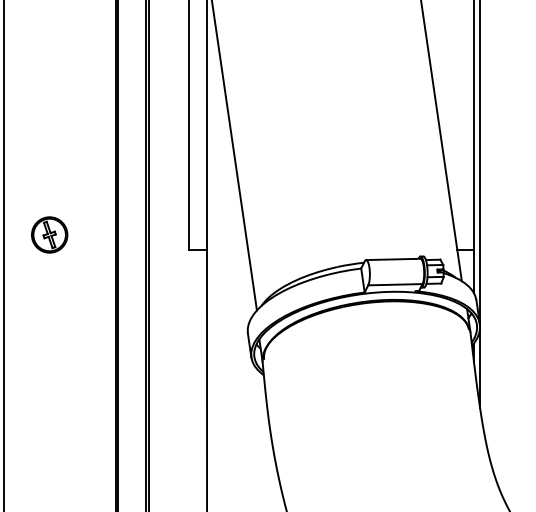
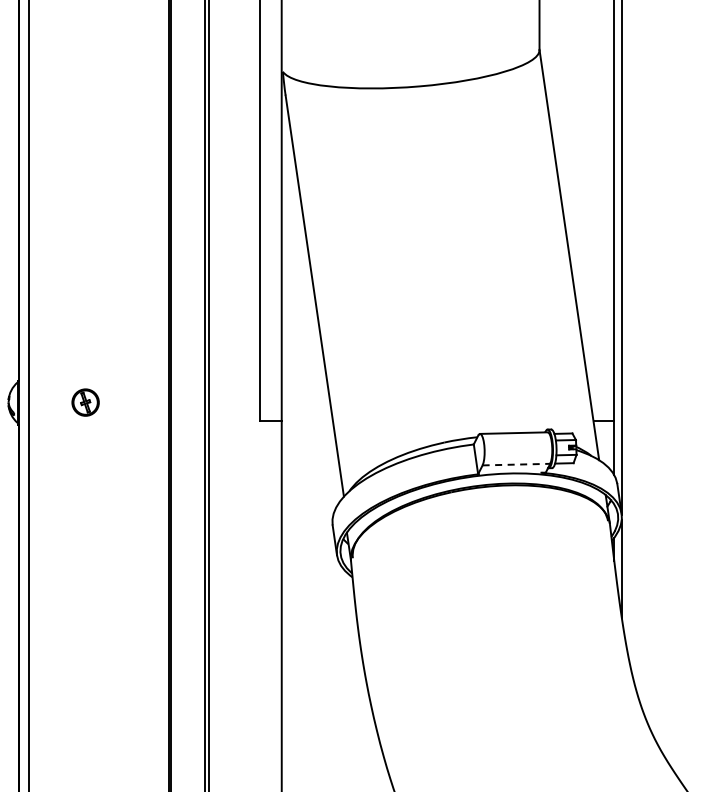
part: (49, 234) -> (85, 402), size x0.6
line: (395, 284) -> (516, 464), solid -> dashed

